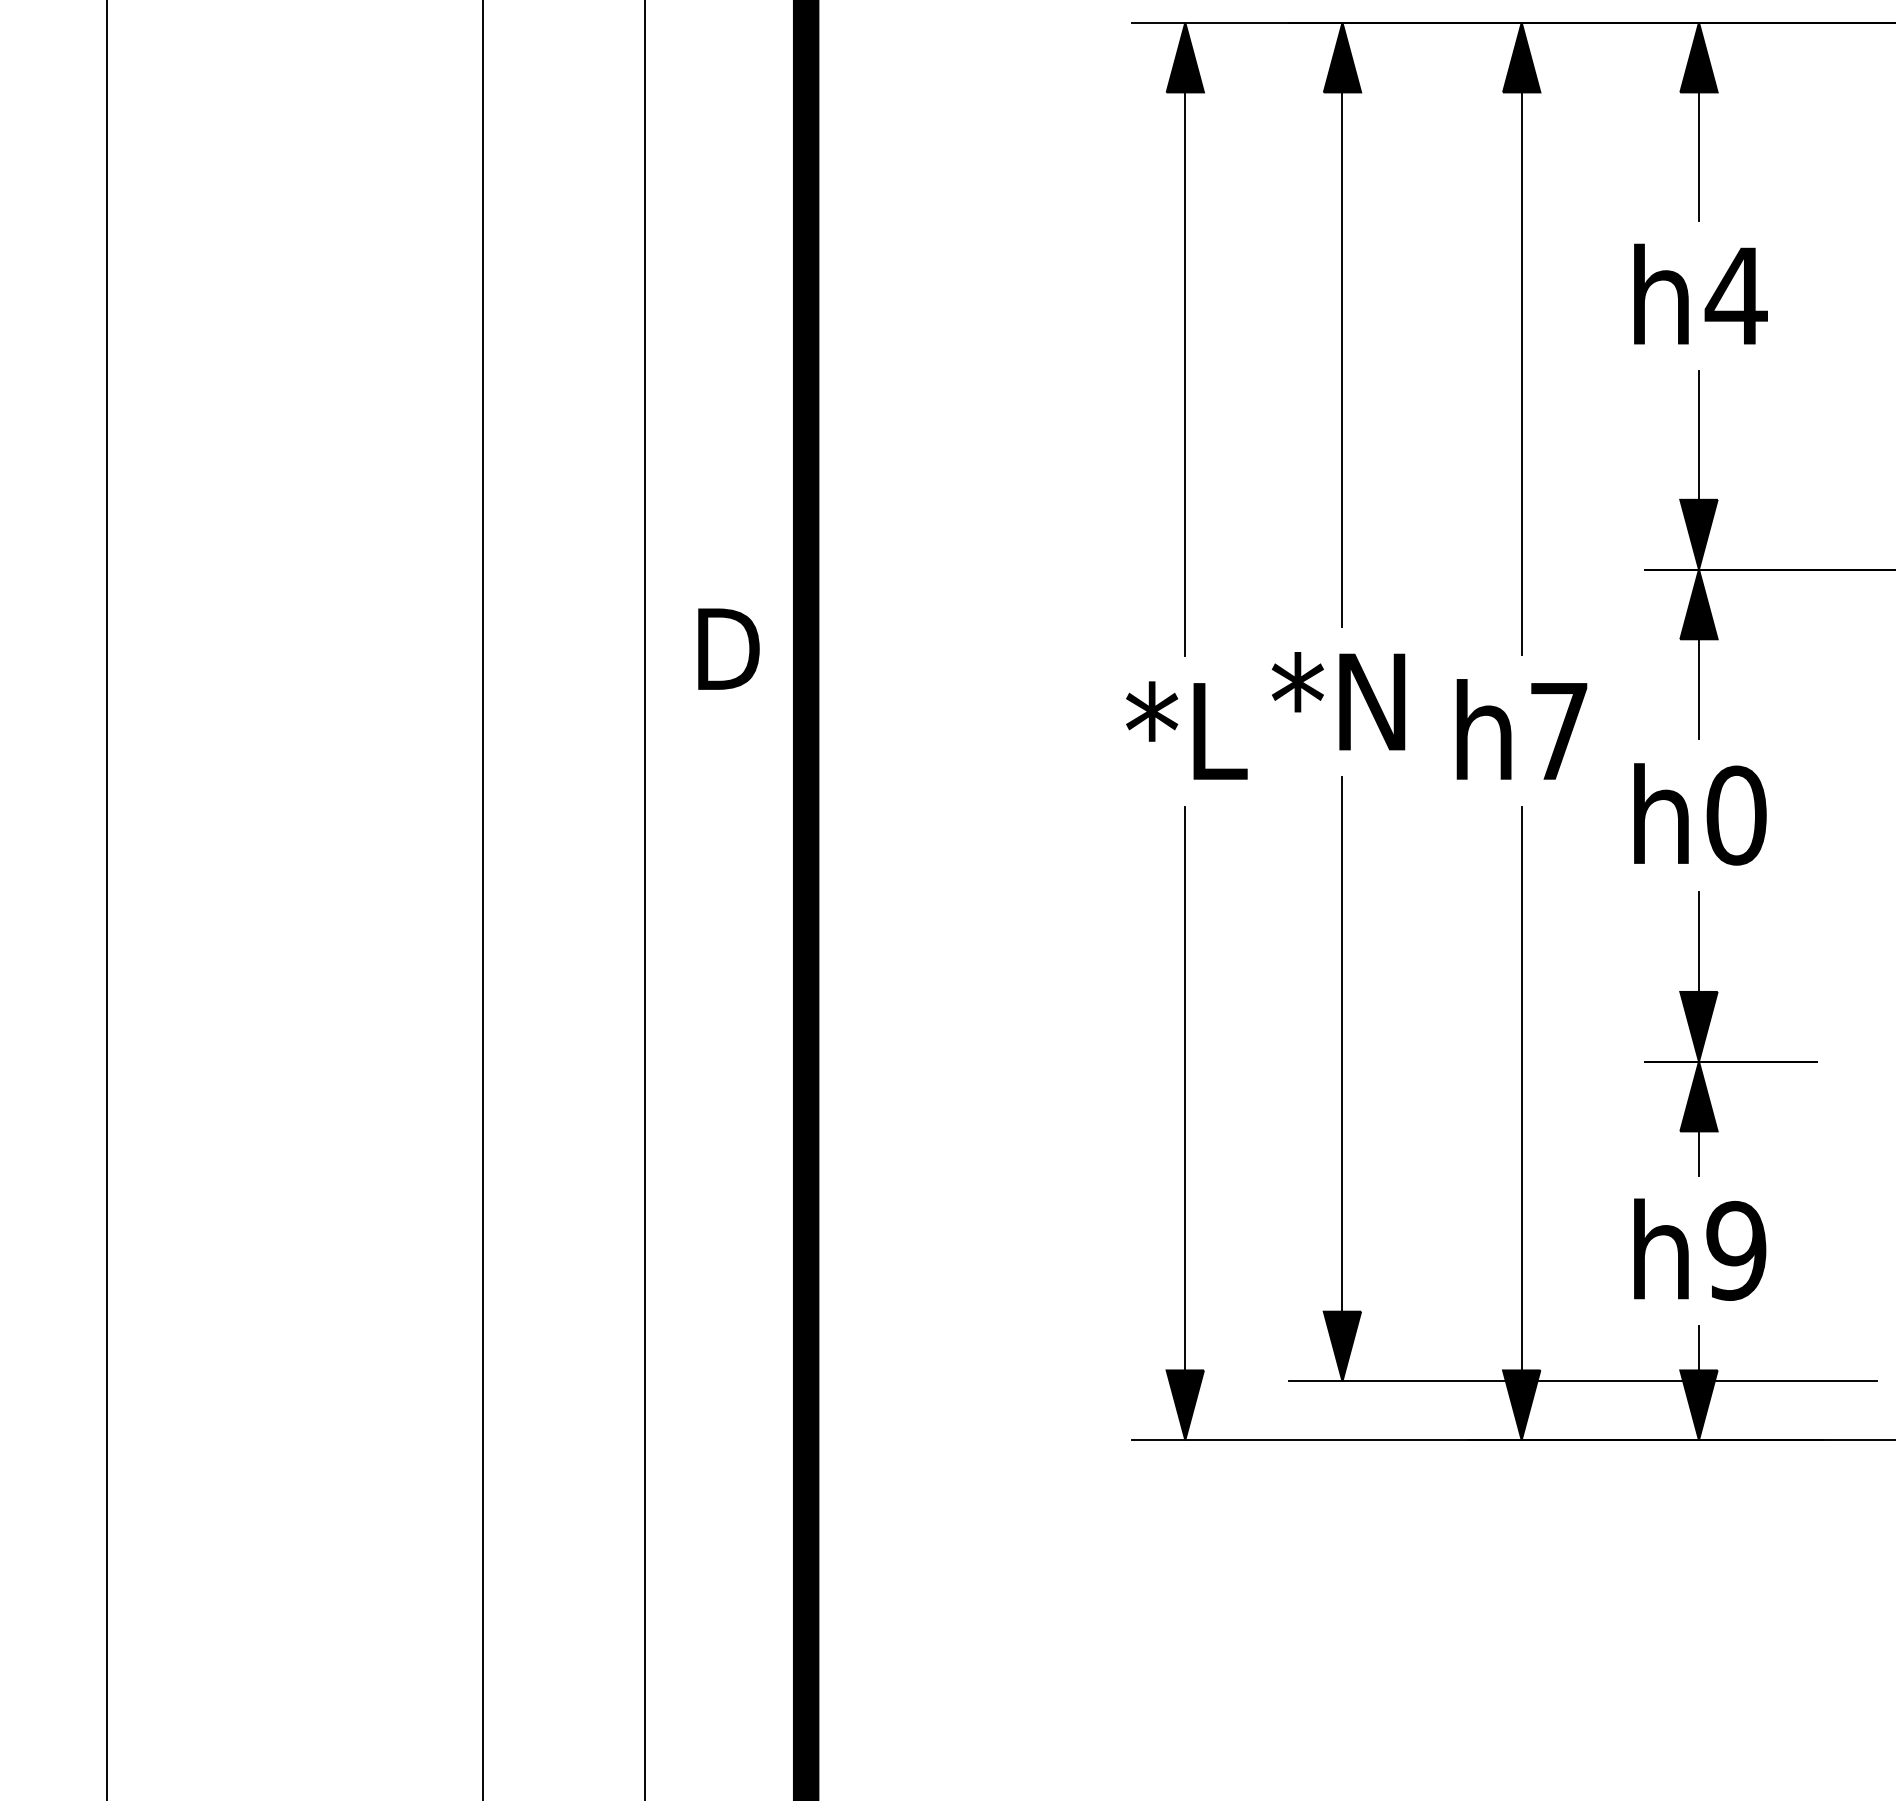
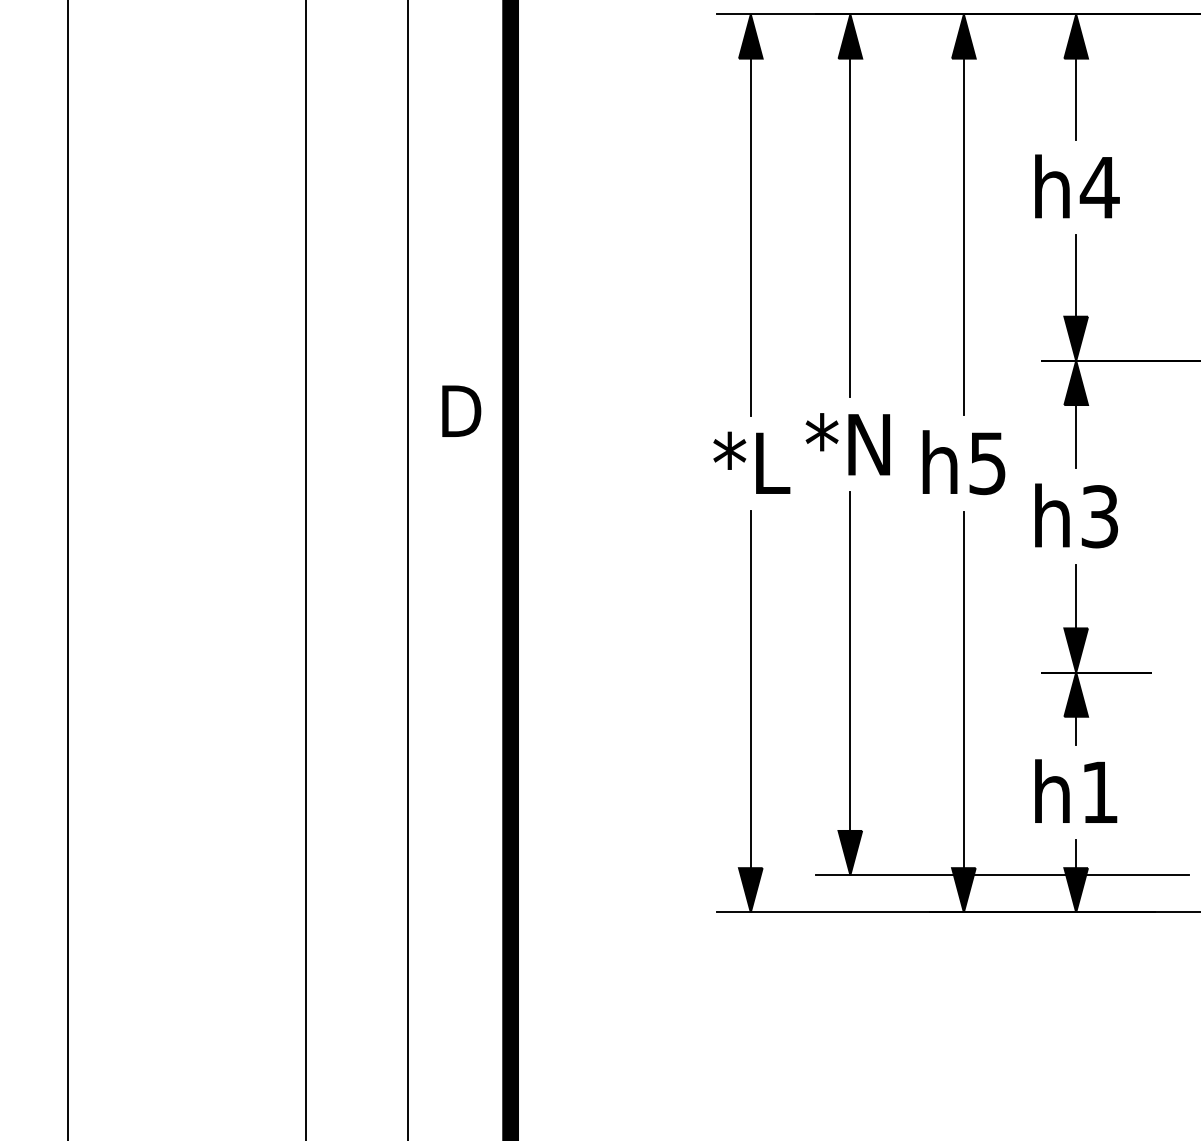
text: (1558, 731) -> (987, 463), h7 -> h5
text: (1737, 815) -> (1100, 516), h0 -> h3
text: (1735, 1250) -> (1099, 792), h9 -> h1

